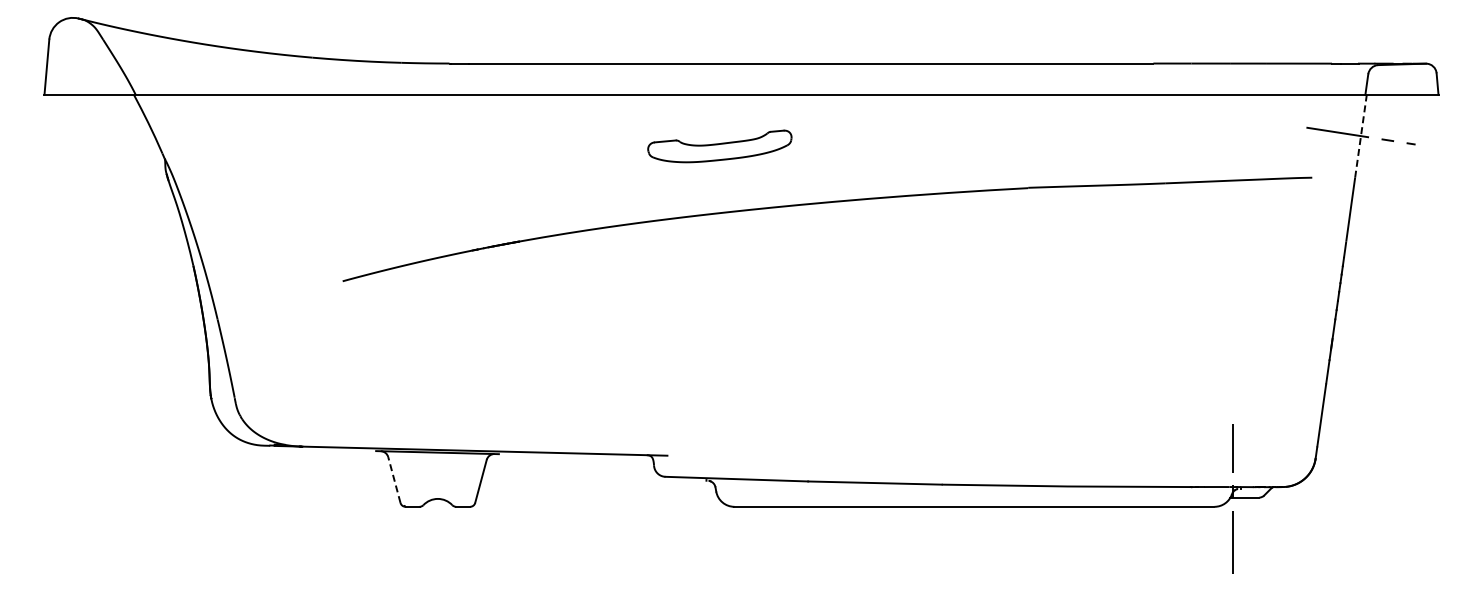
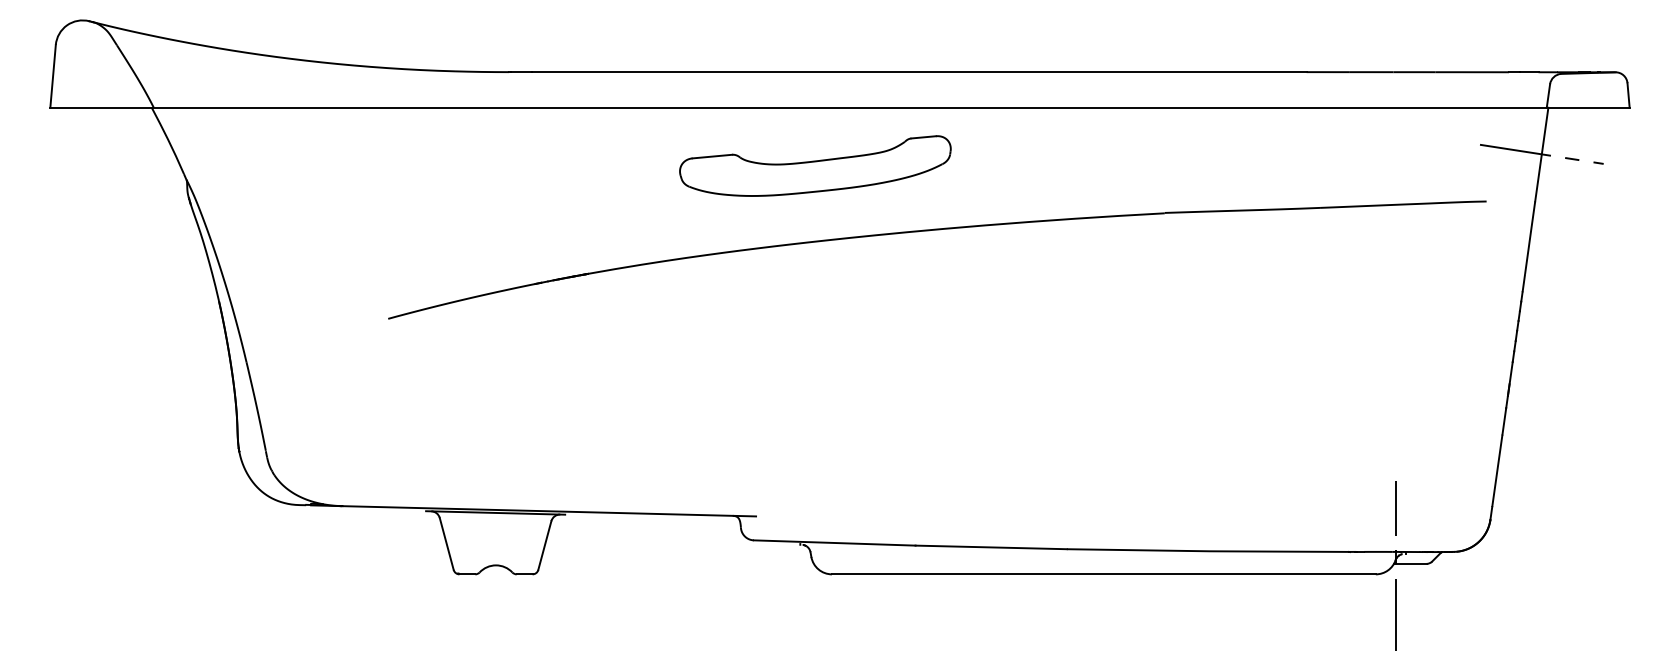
line: (1360, 136) -> (1541, 154), dashed -> solid
part: (719, 146) -> (815, 166), size x1.67
line: (394, 480) -> (446, 544), dashed -> solid

